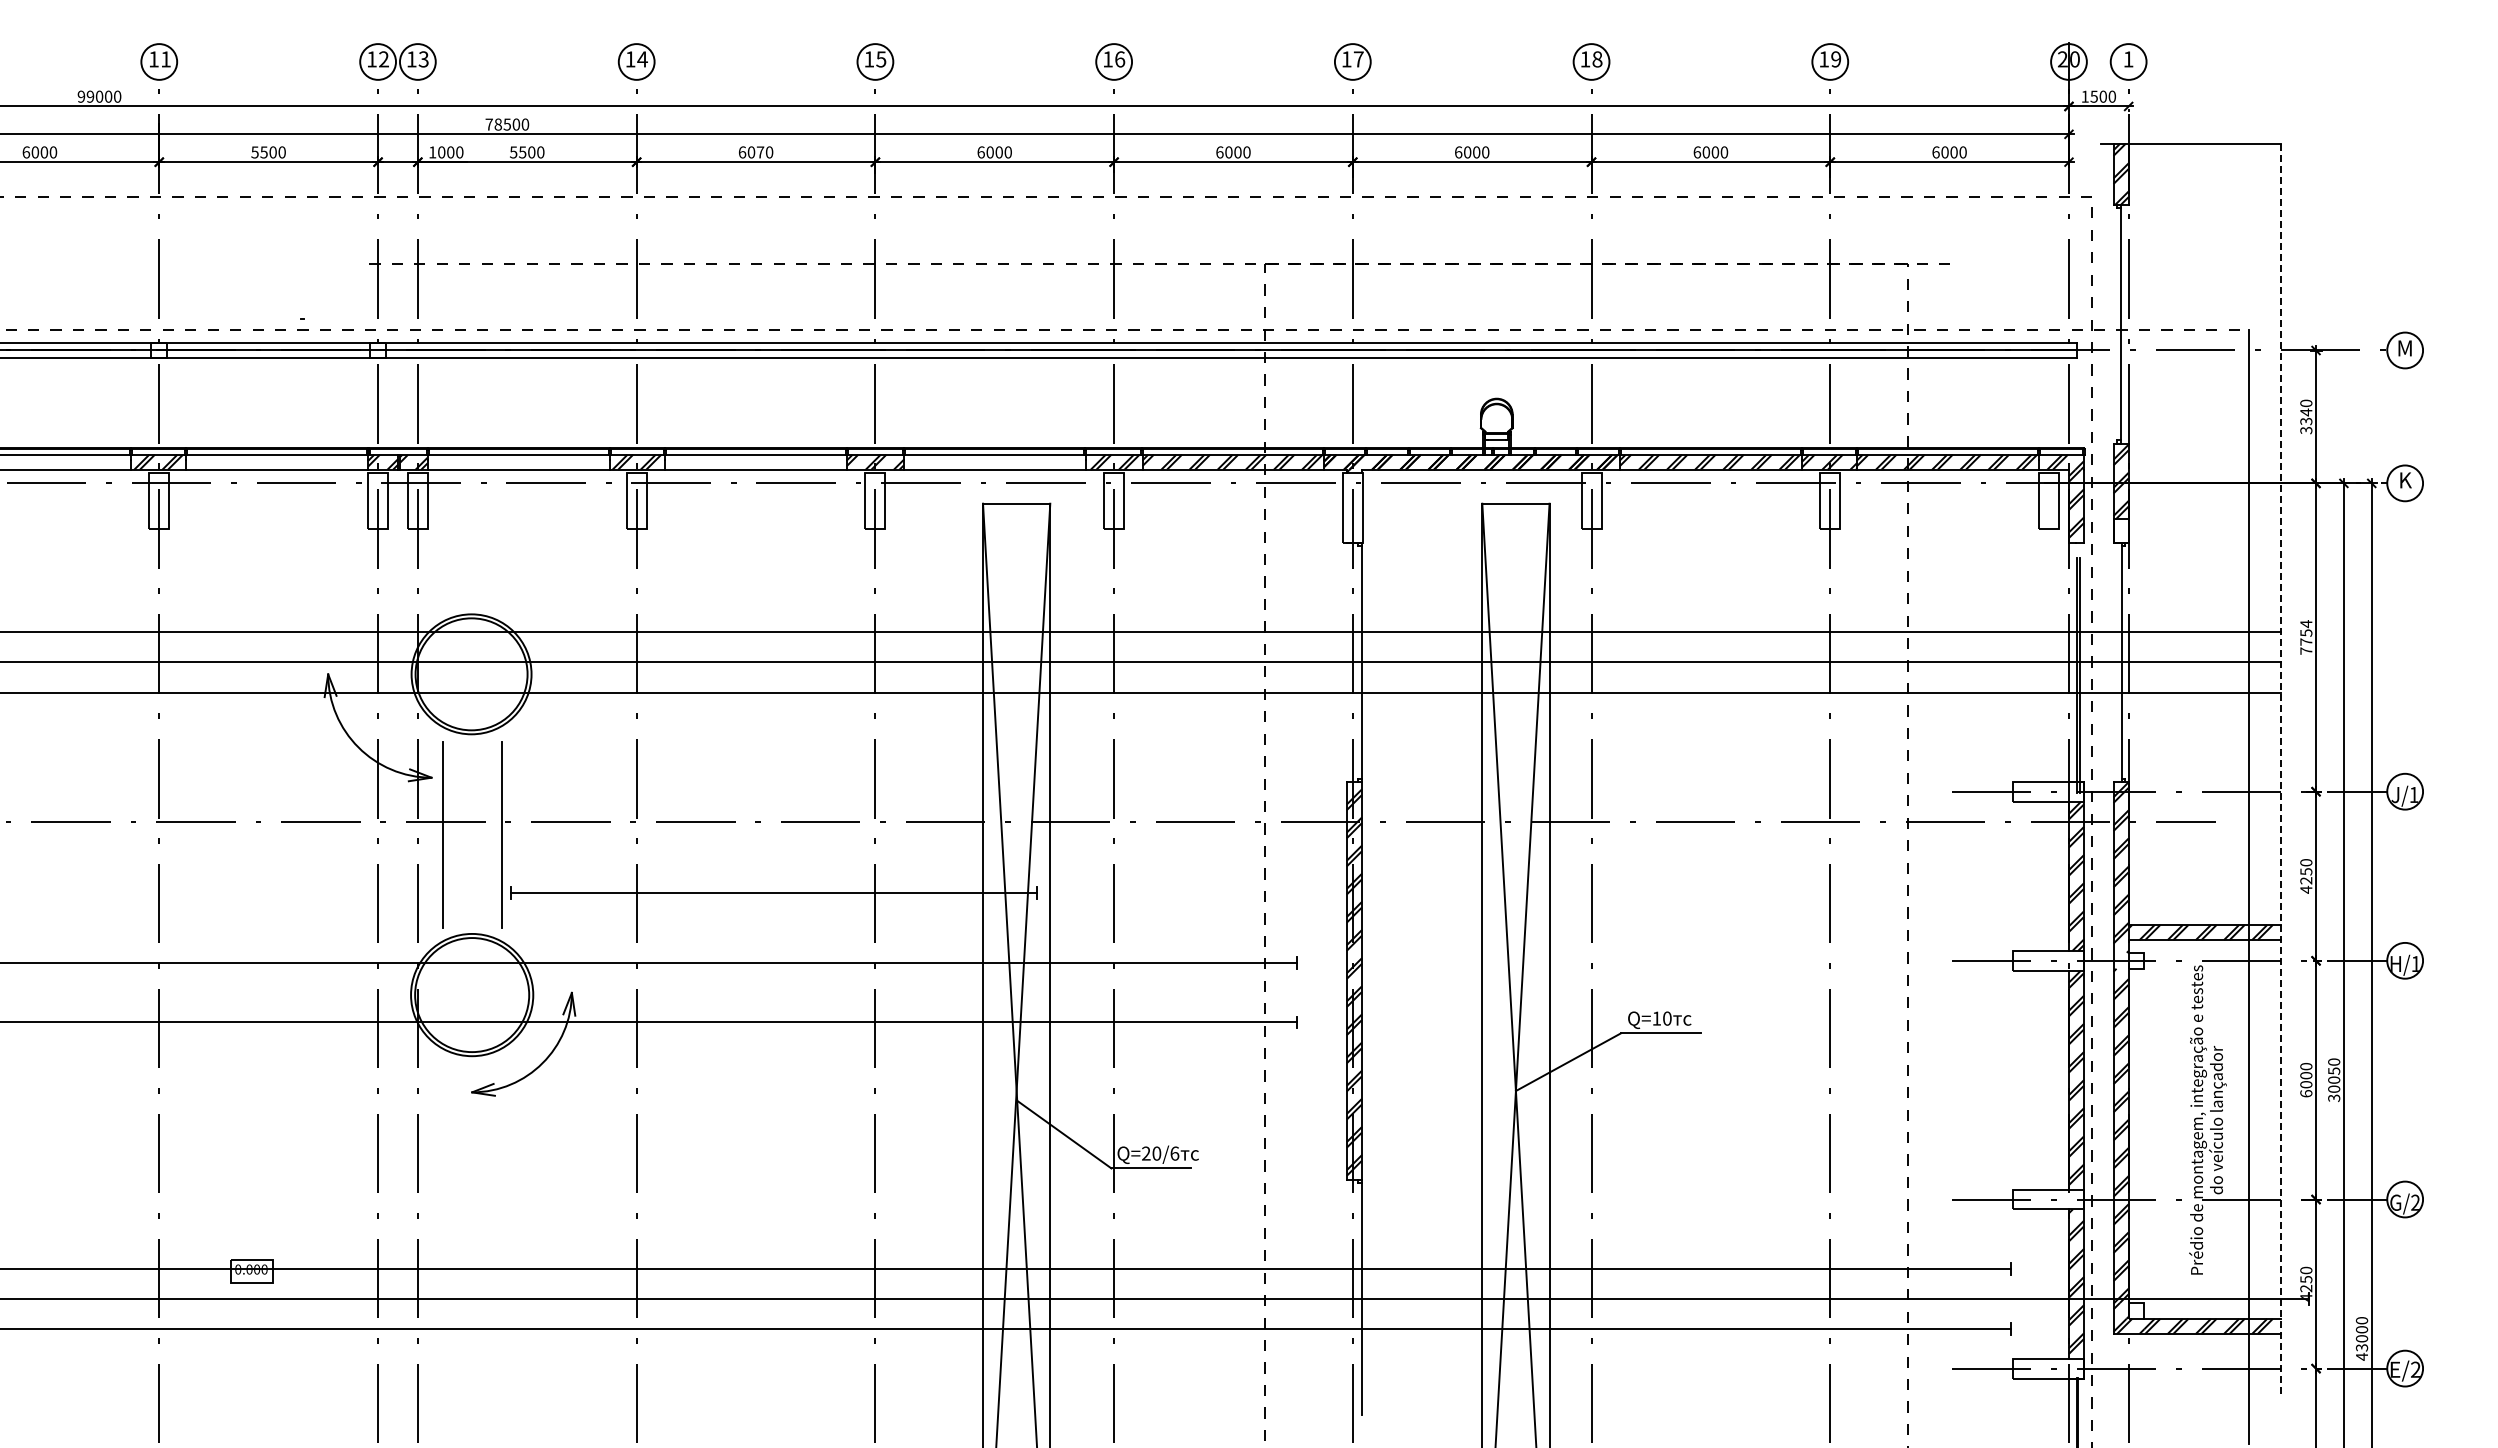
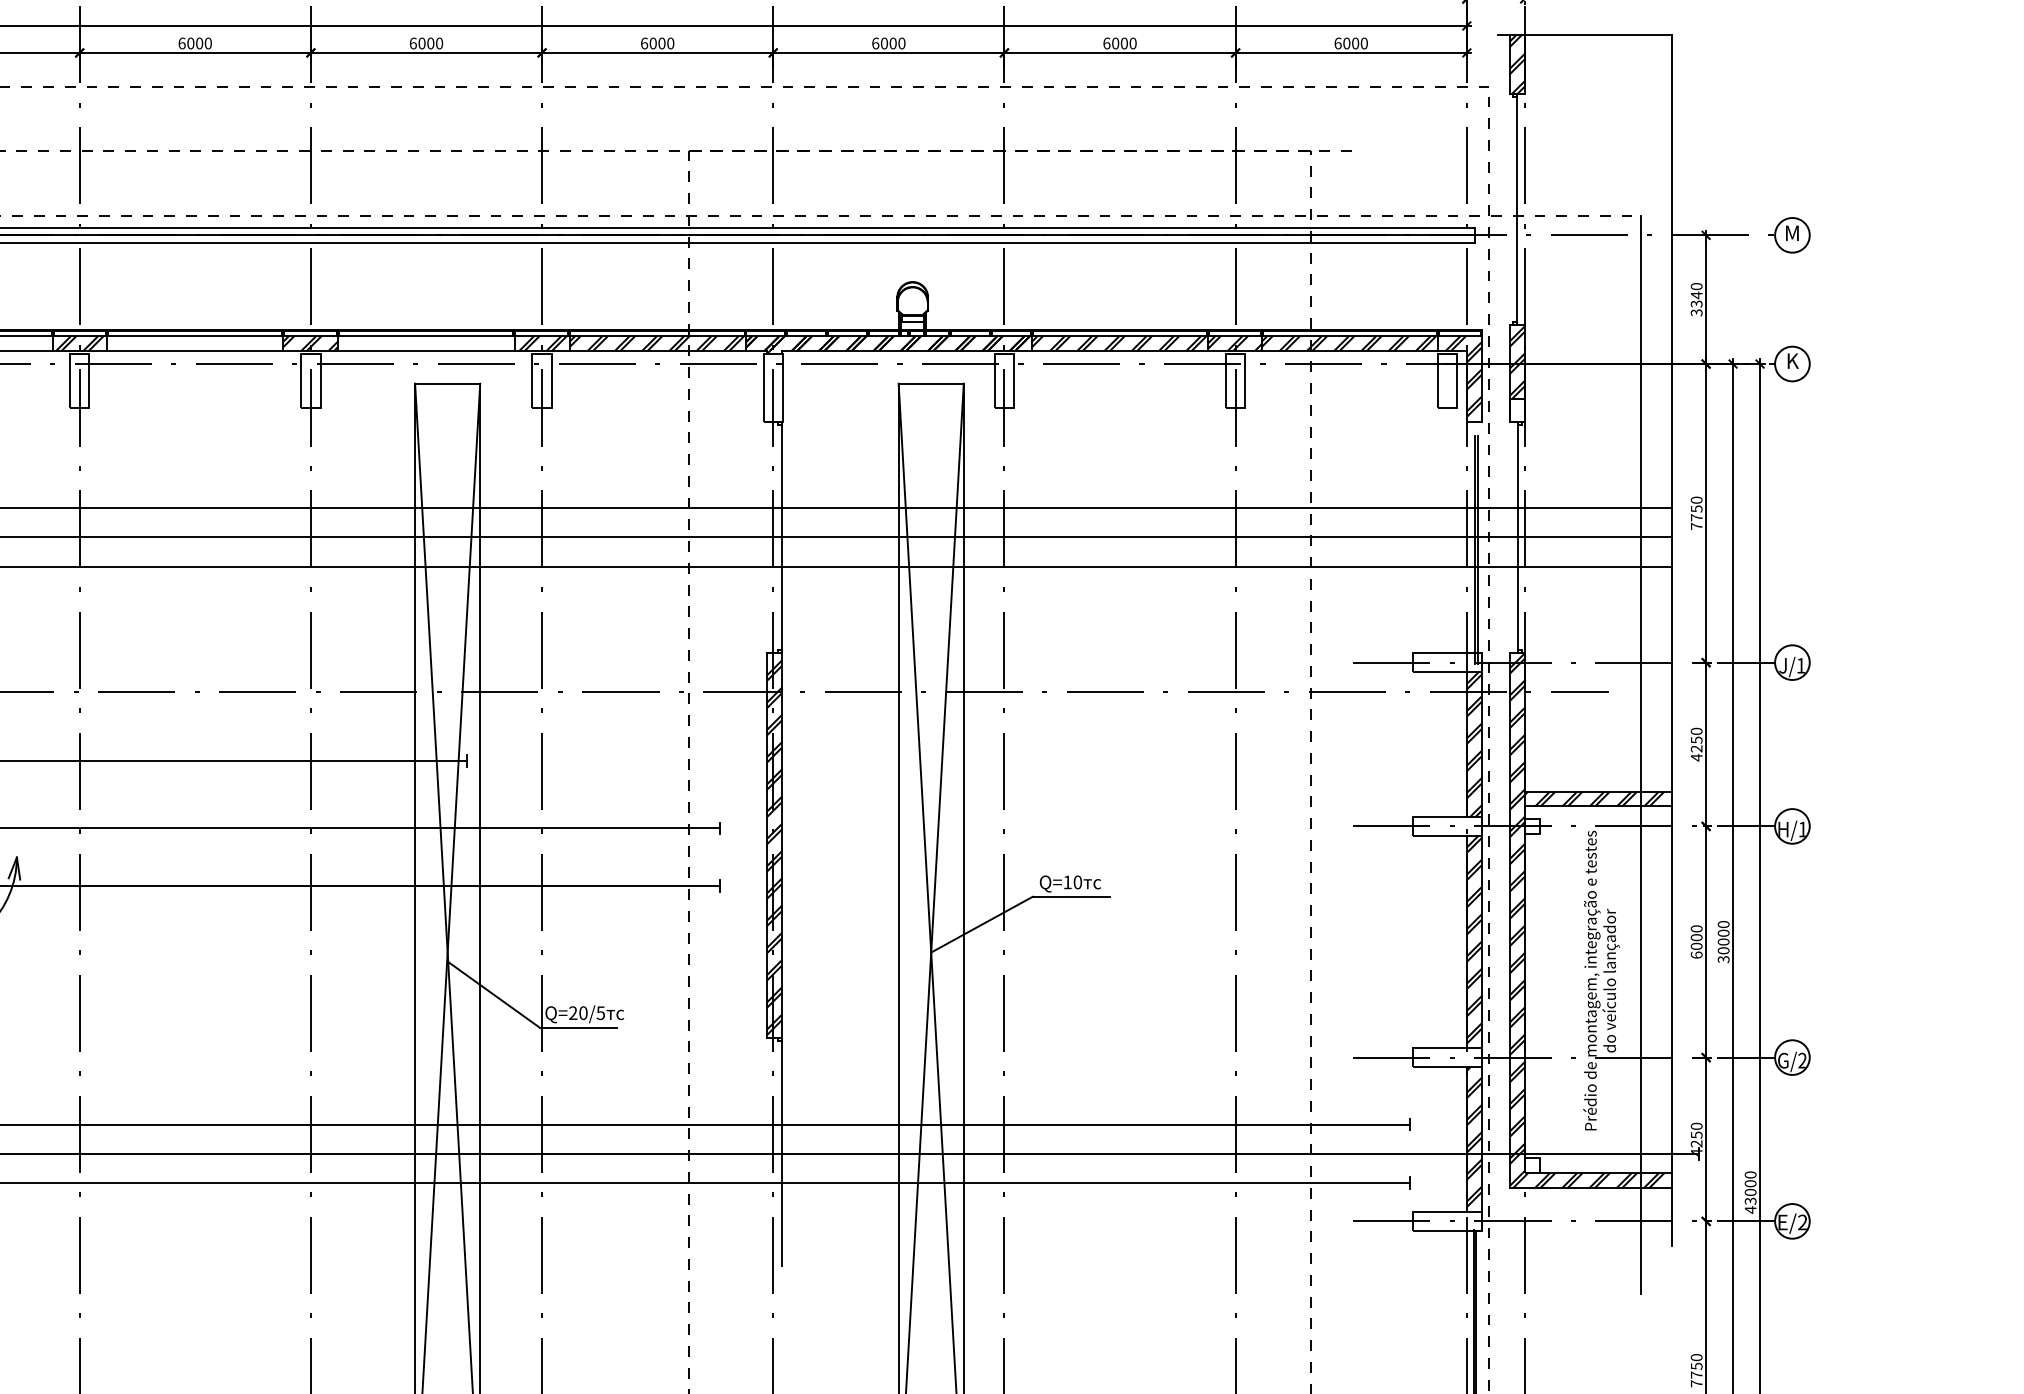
text: (760, 152) -> (199, 43), 6070 -> 6000
text: (2306, 624) -> (1696, 500), 7754 -> 7750
line: (2280, 769) -> (1671, 641), dashed -> solid
hatch: (2120, 960) -> (1516, 826), added
text: (2334, 1070) -> (1724, 932), 30050 -> 30000
text: (1174, 1153) -> (600, 1013), Q=20/6 -> Q=20/5

